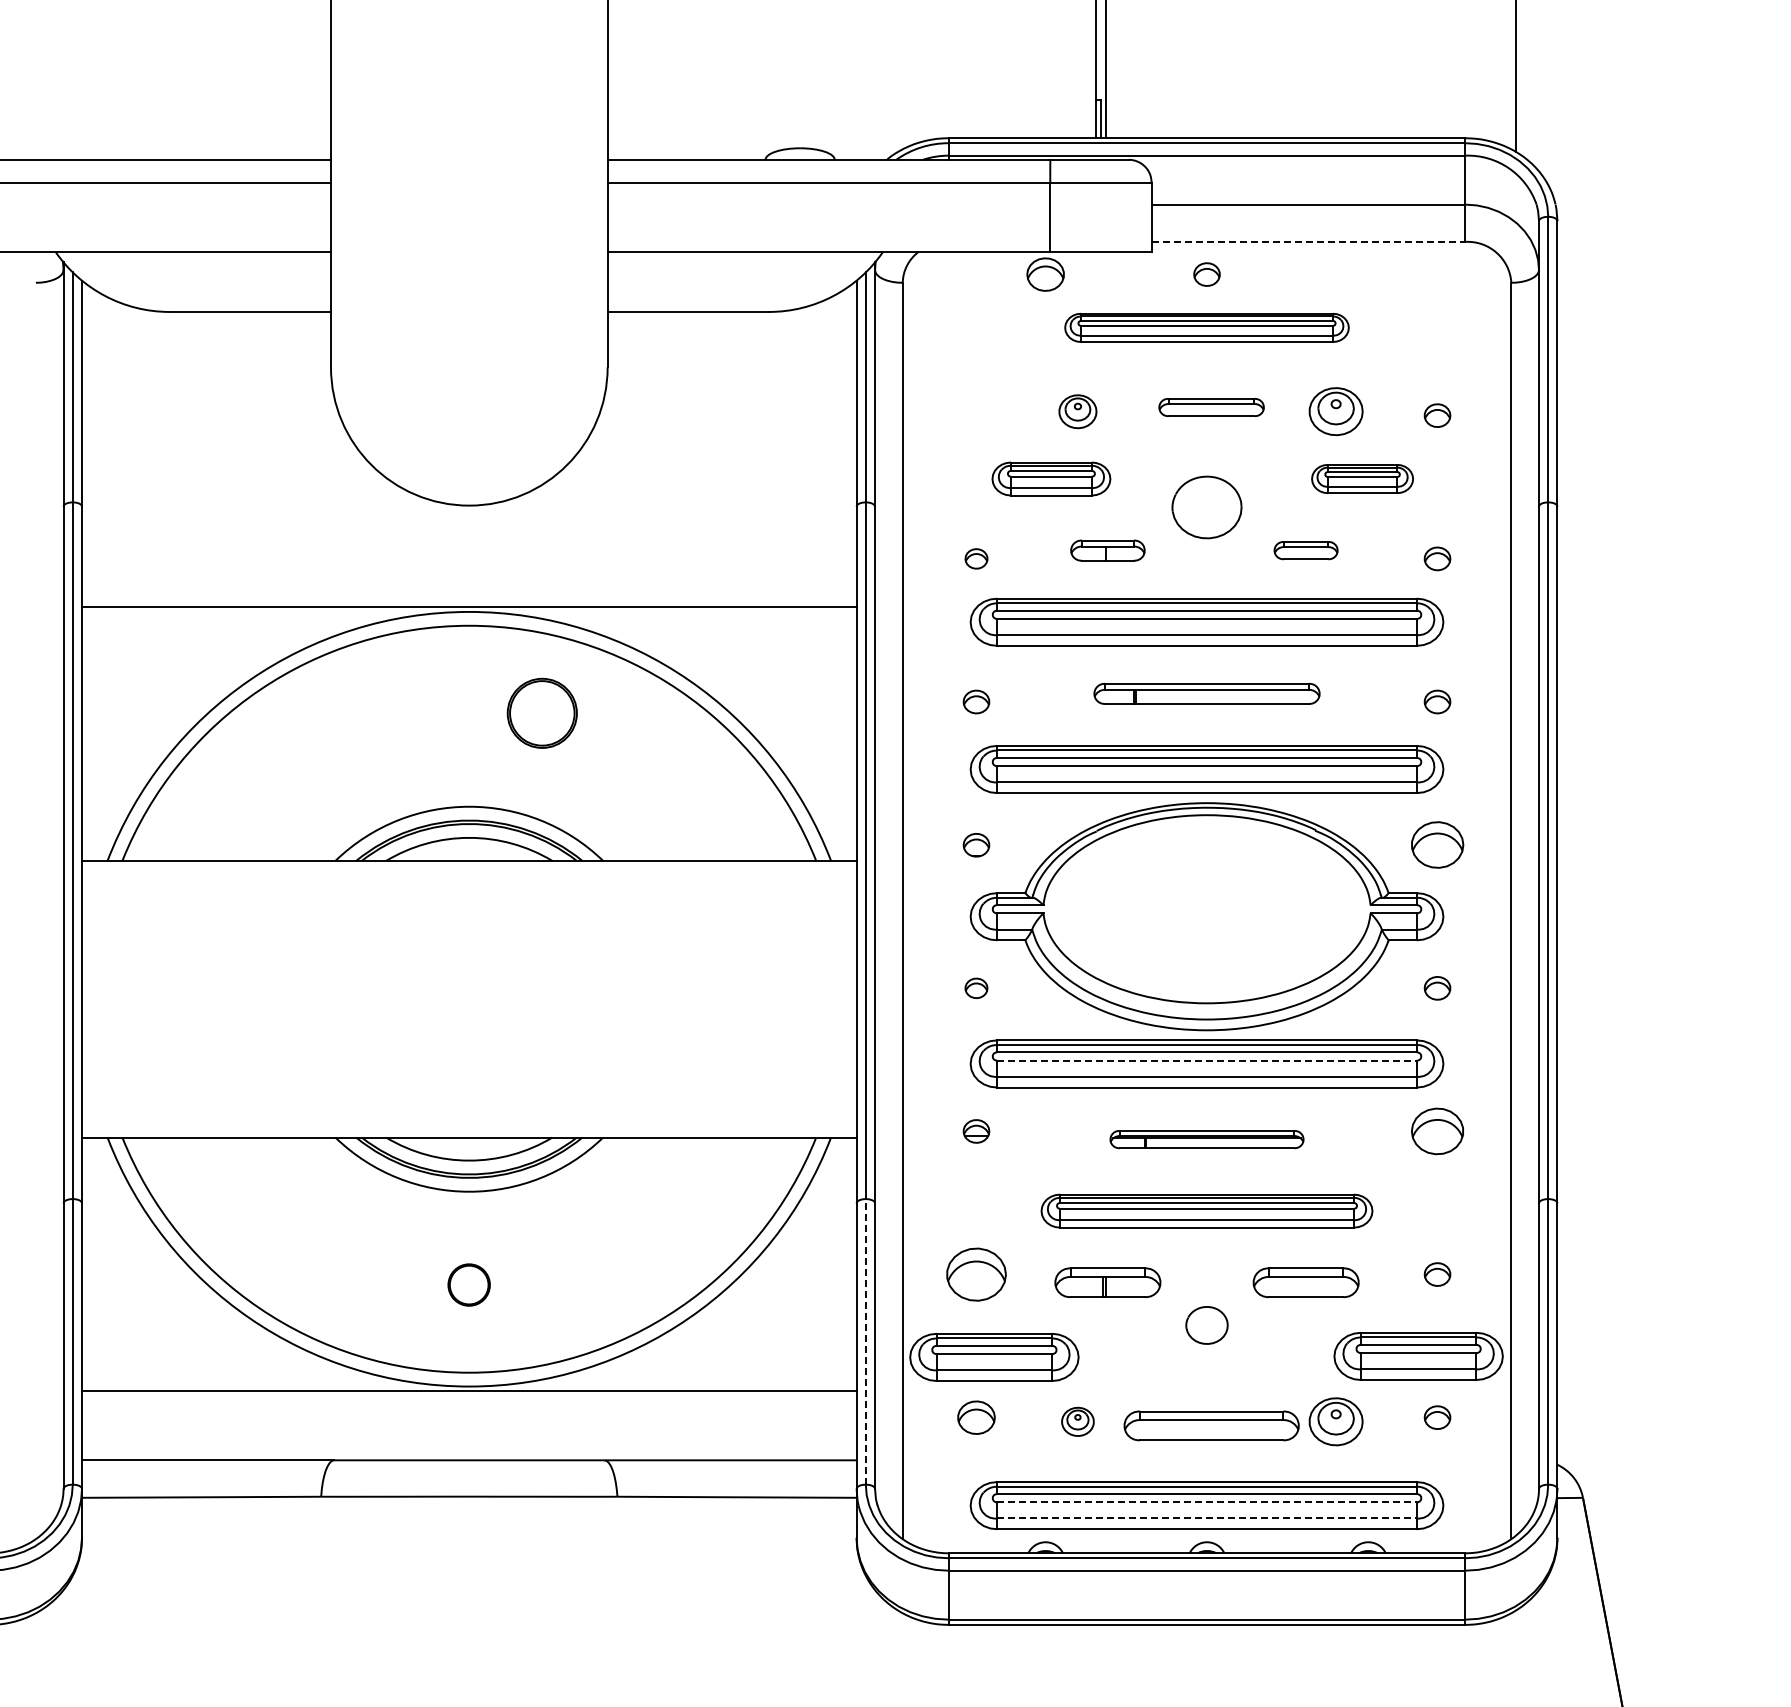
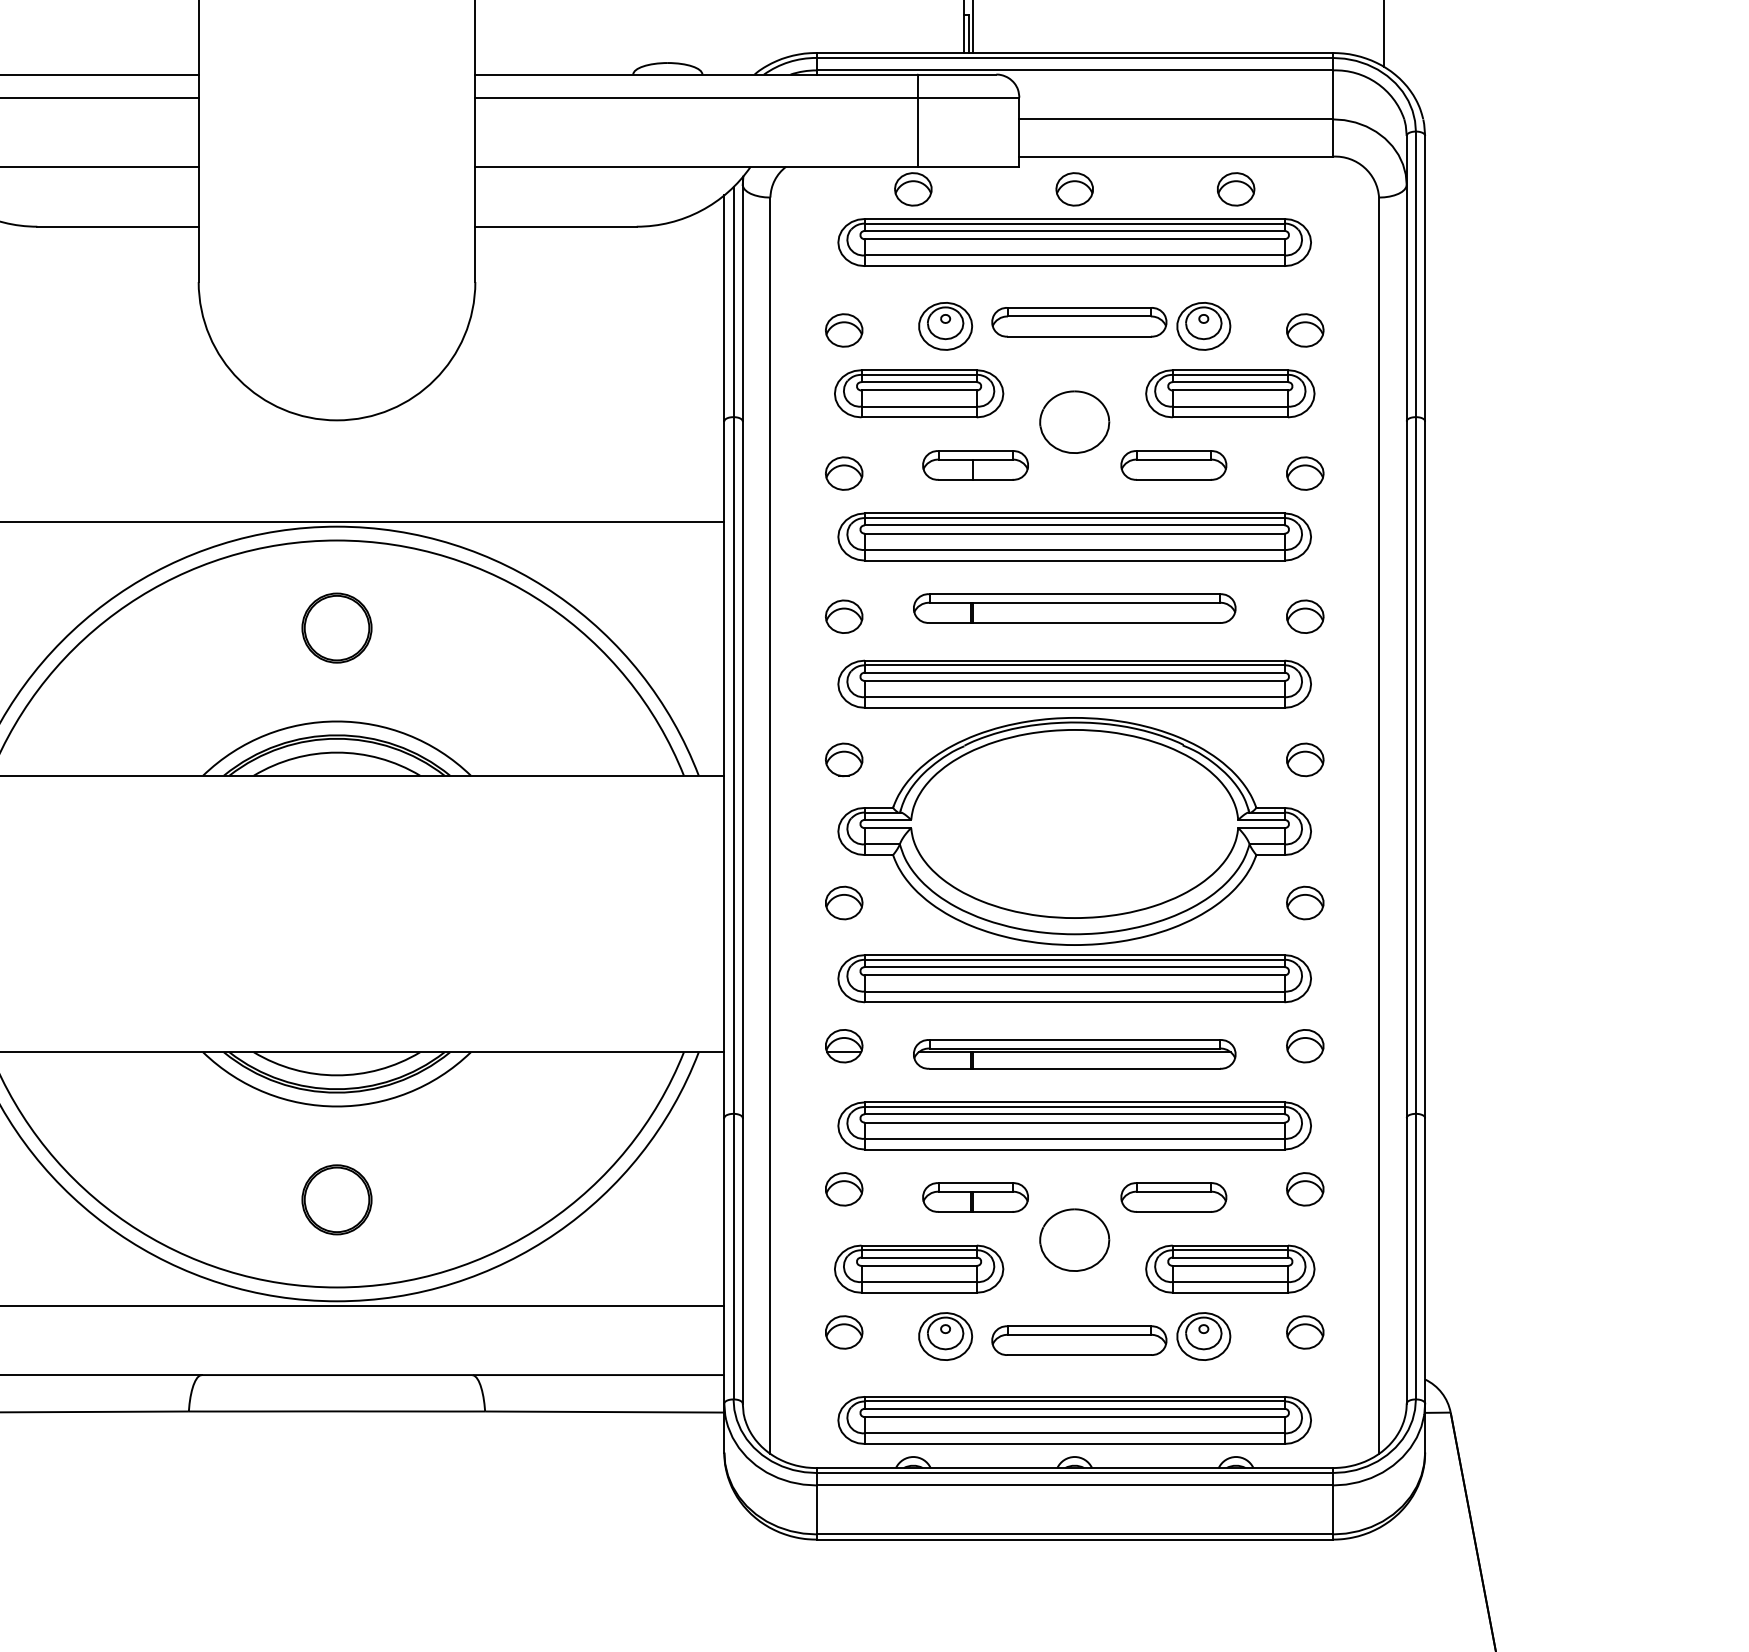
line: (1308, 241) -> (1176, 156), dashed -> solid
part: (1206, 274) -> (1074, 189), size x1.43
part: (1368, 274) -> (1236, 189), added
part: (1206, 327) -> (1074, 242), size x1.67
part: (1211, 407) -> (1079, 322), size x1.67
part: (1077, 411) -> (945, 326), size x1.43
part: (976, 415) -> (844, 330), added
part: (1437, 415) -> (1305, 330), size x1.43
part: (1051, 478) -> (919, 393), size x1.43
part: (1362, 478) -> (1230, 393), size x1.67
part: (1107, 550) -> (975, 465), size x1.43
part: (1305, 550) -> (1173, 465), size x1.67
part: (976, 558) -> (844, 473), size x1.67
part: (1437, 558) -> (1305, 473), size x1.43
part: (1206, 693) -> (1074, 608), size x1.43
part: (976, 701) -> (844, 616), size x1.43
part: (1437, 701) -> (1305, 616), size x1.43
part: (541, 712) -> (336, 627), moved
part: (976, 845) -> (844, 760), size x1.43
part: (1437, 845) -> (1305, 760), size x0.71
part: (976, 988) -> (844, 903), size x1.67
part: (1437, 988) -> (1305, 903), size x1.43
line: (1207, 1060) -> (1075, 975), dashed -> solid
part: (976, 1131) -> (844, 1046), size x1.43
part: (1437, 1131) -> (1305, 1046), size x0.71
part: (1206, 1139) -> (1074, 1054), size x1.67
part: (1206, 1210) -> (1074, 1125), size x1.43
part: (976, 1274) -> (844, 1189), size x0.62
part: (1437, 1274) -> (1305, 1189), size x1.43
part: (468, 1284) -> (336, 1199), size x1.67
part: (1206, 1325) -> (1074, 1240), size x1.67
line: (865, 1341) -> (733, 1256), dashed -> solid
part: (1418, 1356) -> (1230, 1269), moved
part: (994, 1357) -> (919, 1269), moved
part: (1437, 1417) -> (1305, 1332), size x1.43
part: (1077, 1421) -> (945, 1336), size x1.67
line: (1207, 1502) -> (1075, 1417), dashed -> solid
line: (1207, 1518) -> (1075, 1433), dashed -> solid

